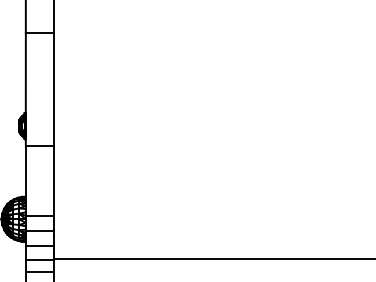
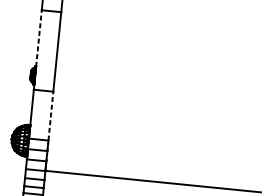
line: (25, 72) -> (38, 37), solid -> dashed
line: (53, 181) -> (50, 116), solid -> dashed

